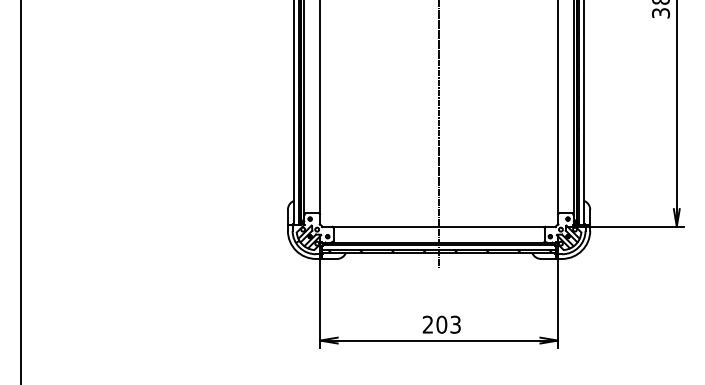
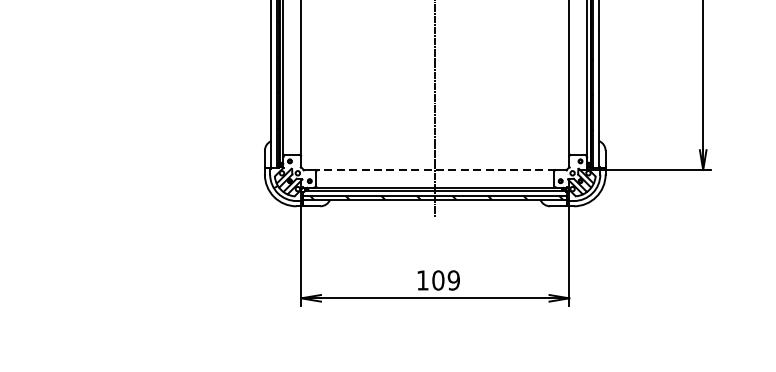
line: (439, 226) -> (435, 169), solid -> dashed
text: (441, 324) -> (437, 280), 203 -> 109

